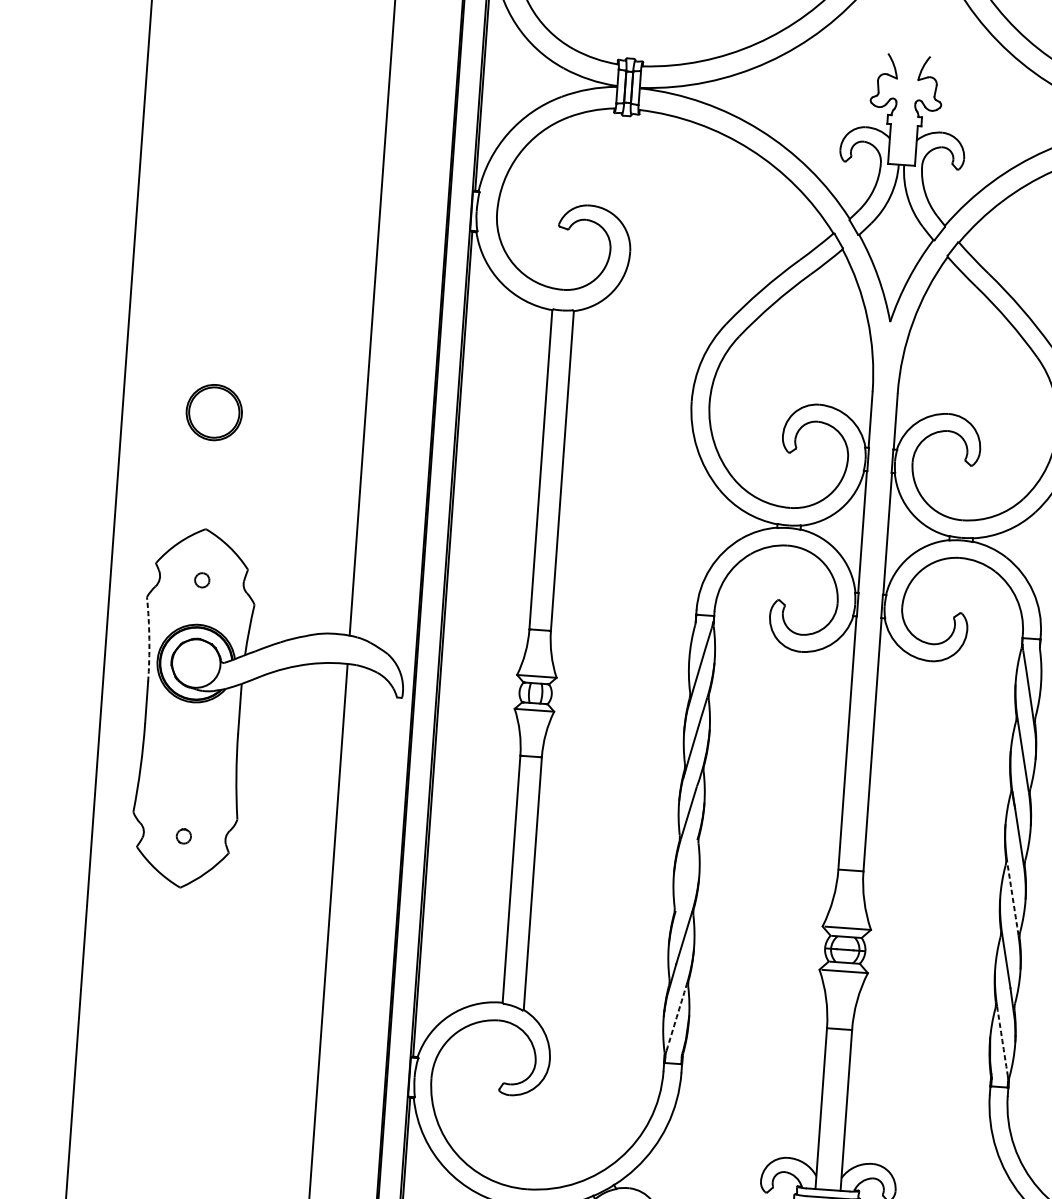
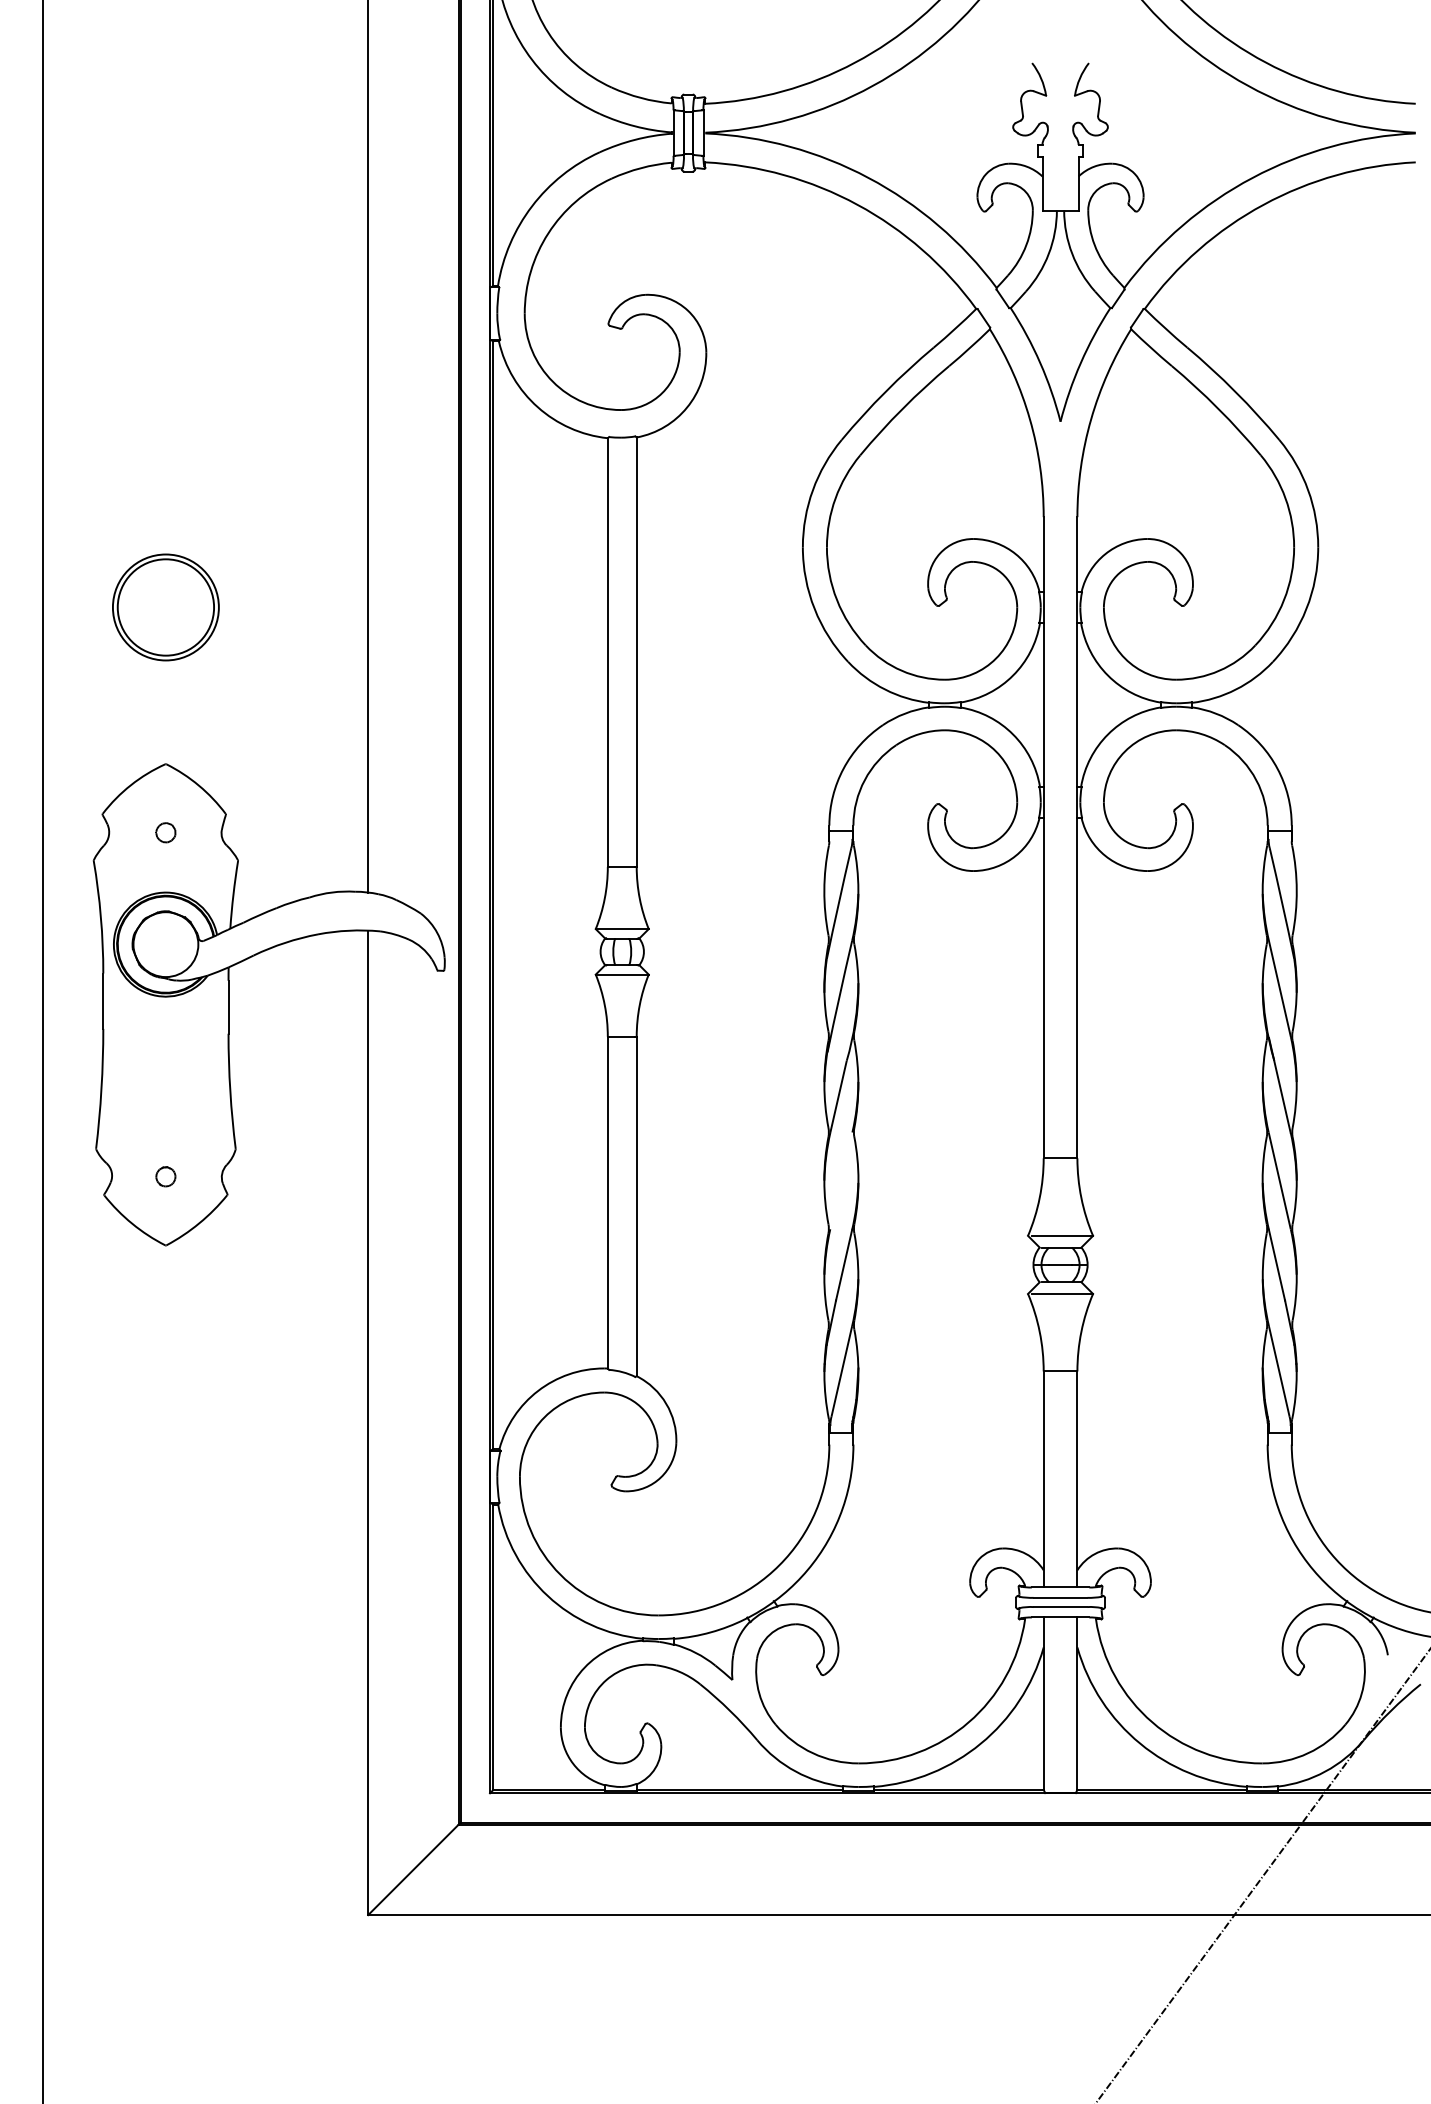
part: (213, 412) -> (165, 607), size x1.43
arc: (149, 639) -> (100, 917), dashed -> solid
arc: (1012, 898) -> (1279, 1180), dashed -> solid
arc: (676, 1017) -> (841, 1371), dashed -> solid
arc: (1002, 1040) -> (1279, 1371), dashed -> solid

